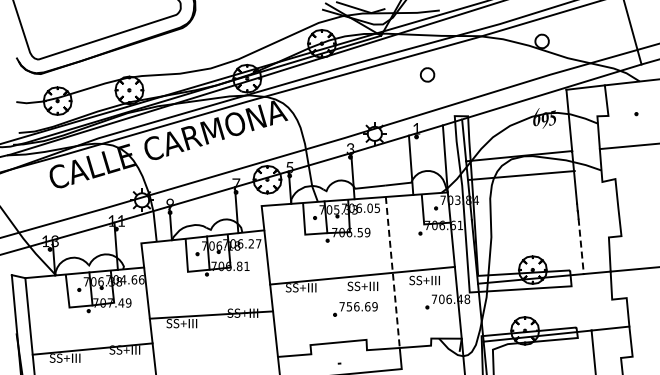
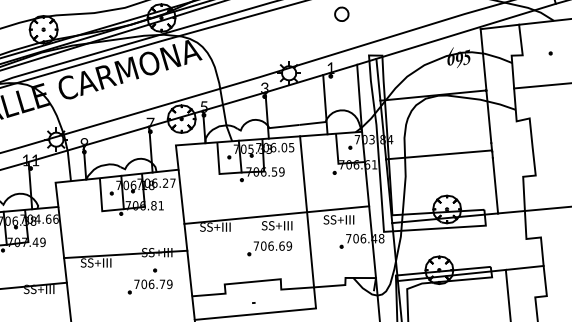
line: (521, 175) -> (438, 154), moved
line: (581, 246) -> (495, 185), dashed -> solid
line: (392, 272) -> (306, 211), dashed -> solid
text: (349, 306) -> (263, 245), 756.69 -> 706.69
part: (235, 342) -> (149, 281), added

